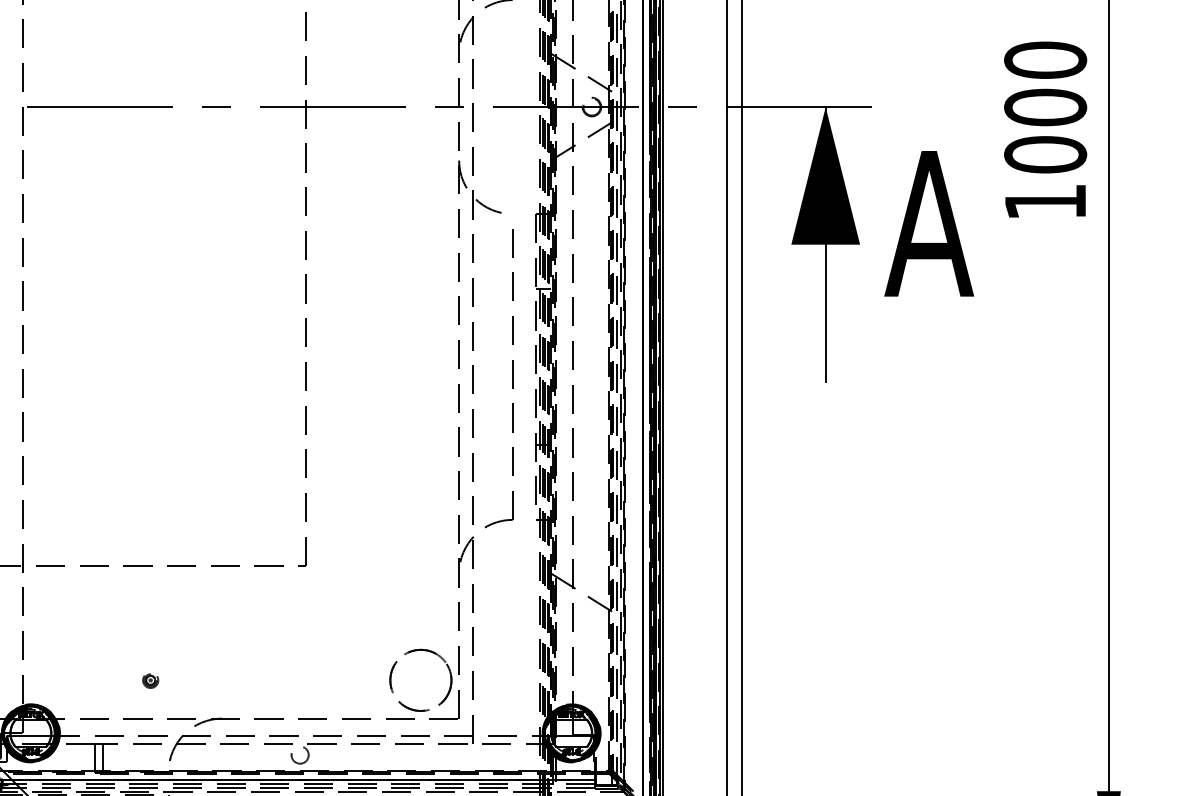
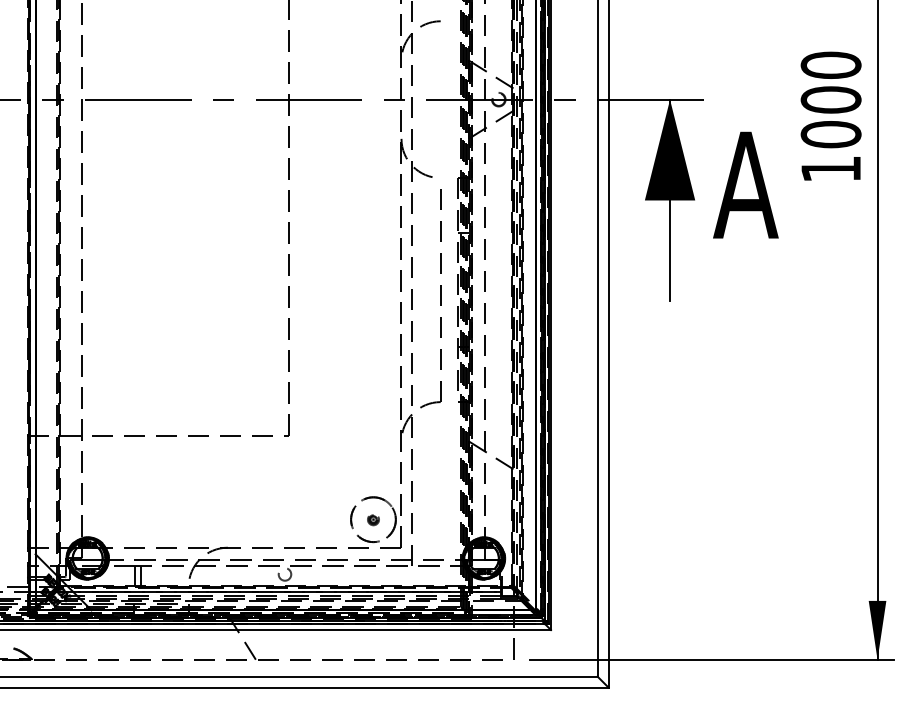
part: (150, 681) -> (373, 520), moved

